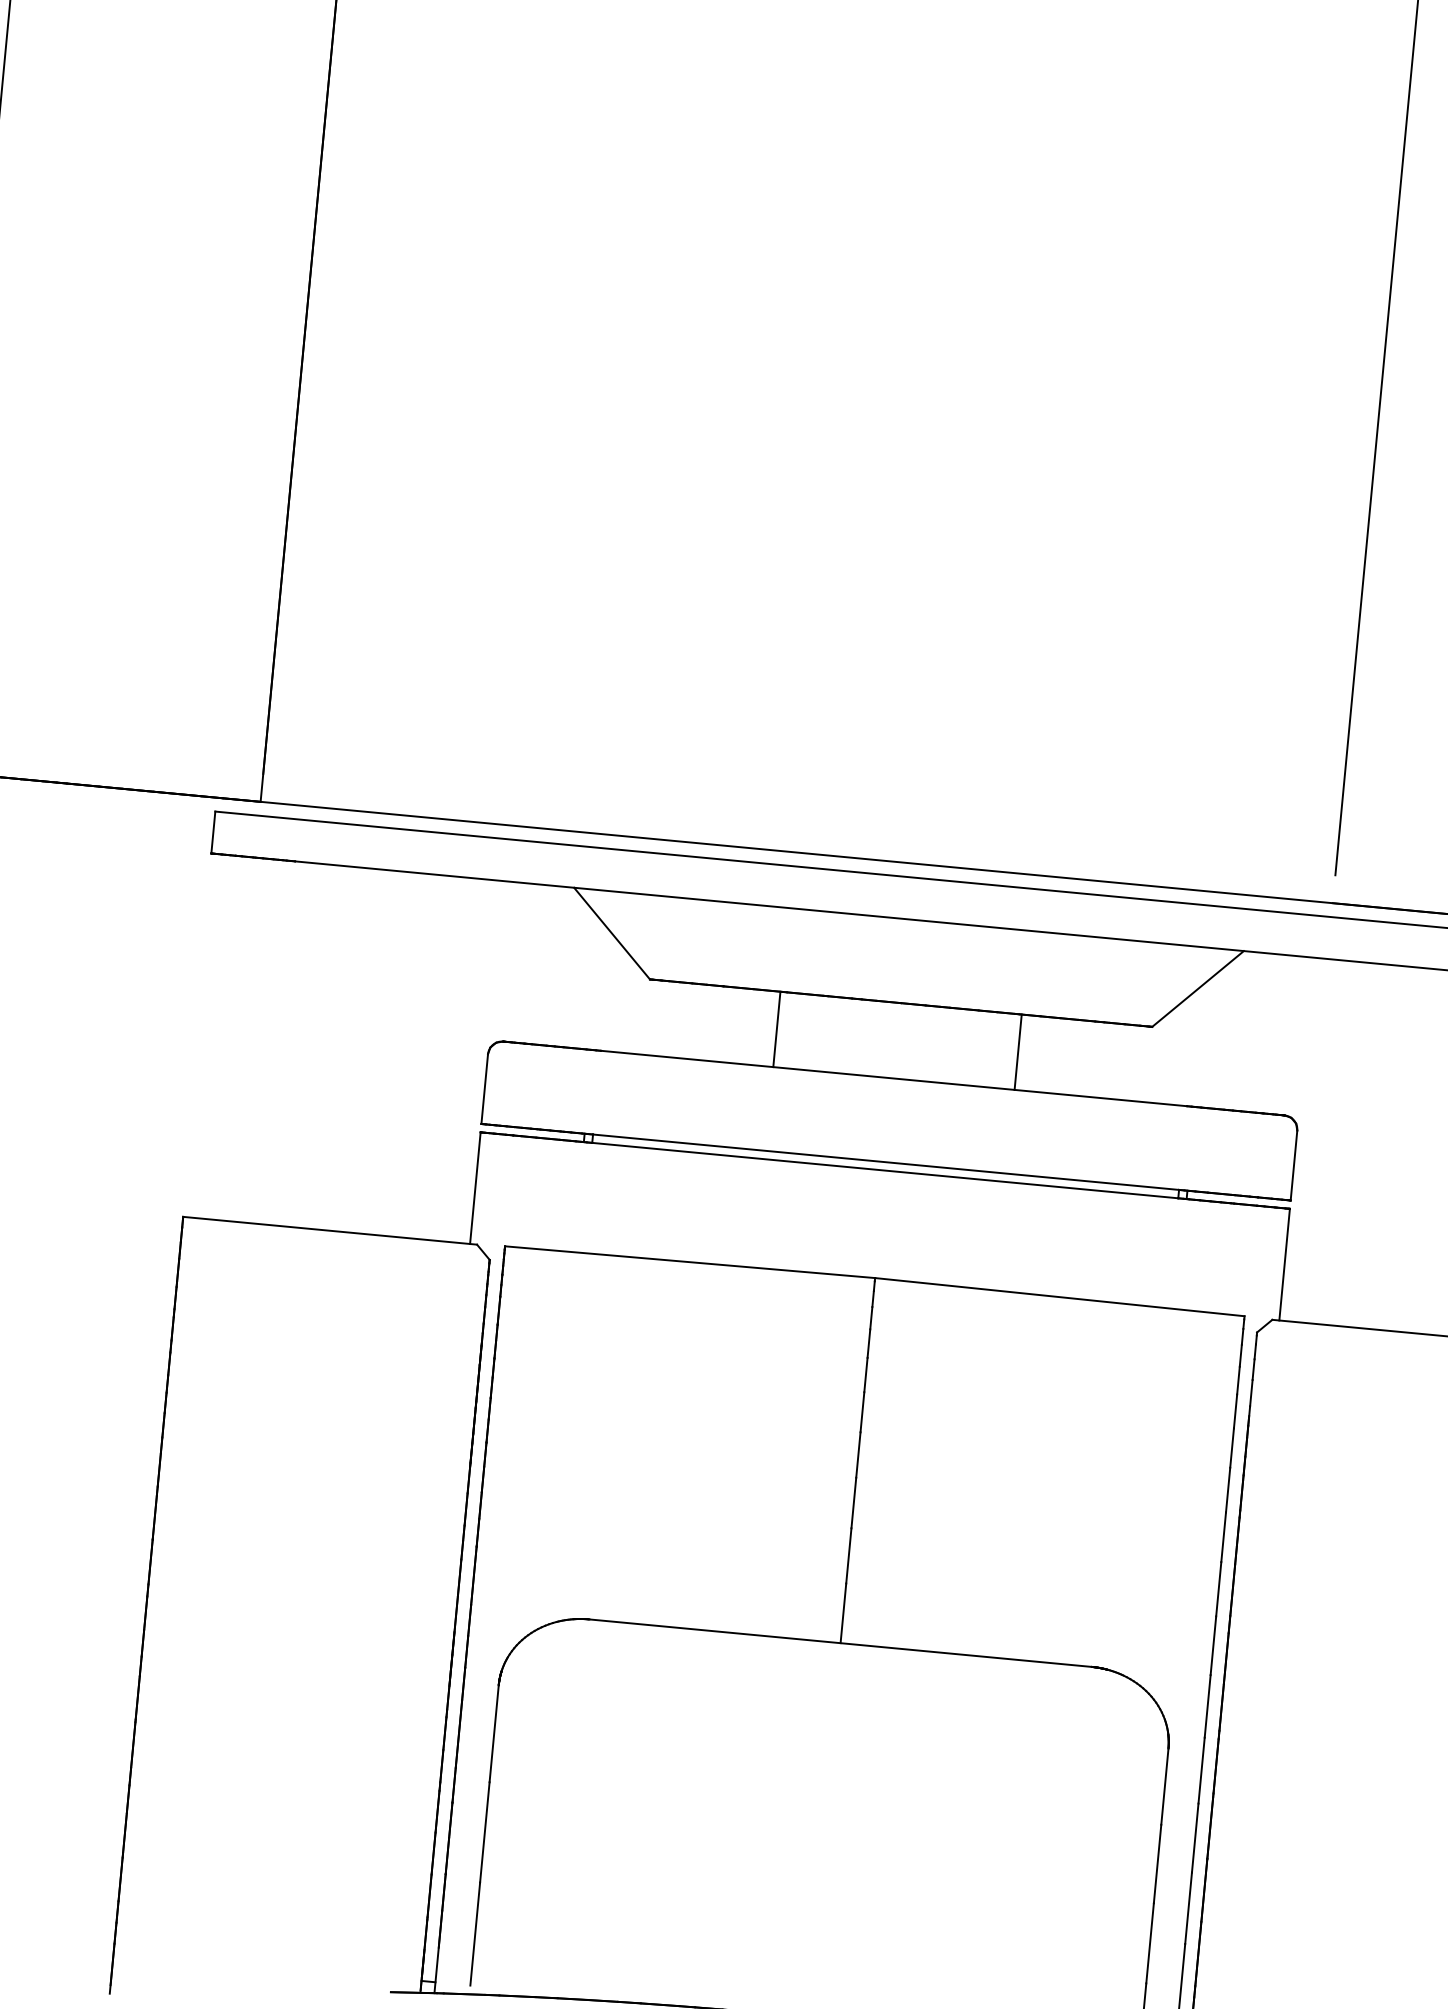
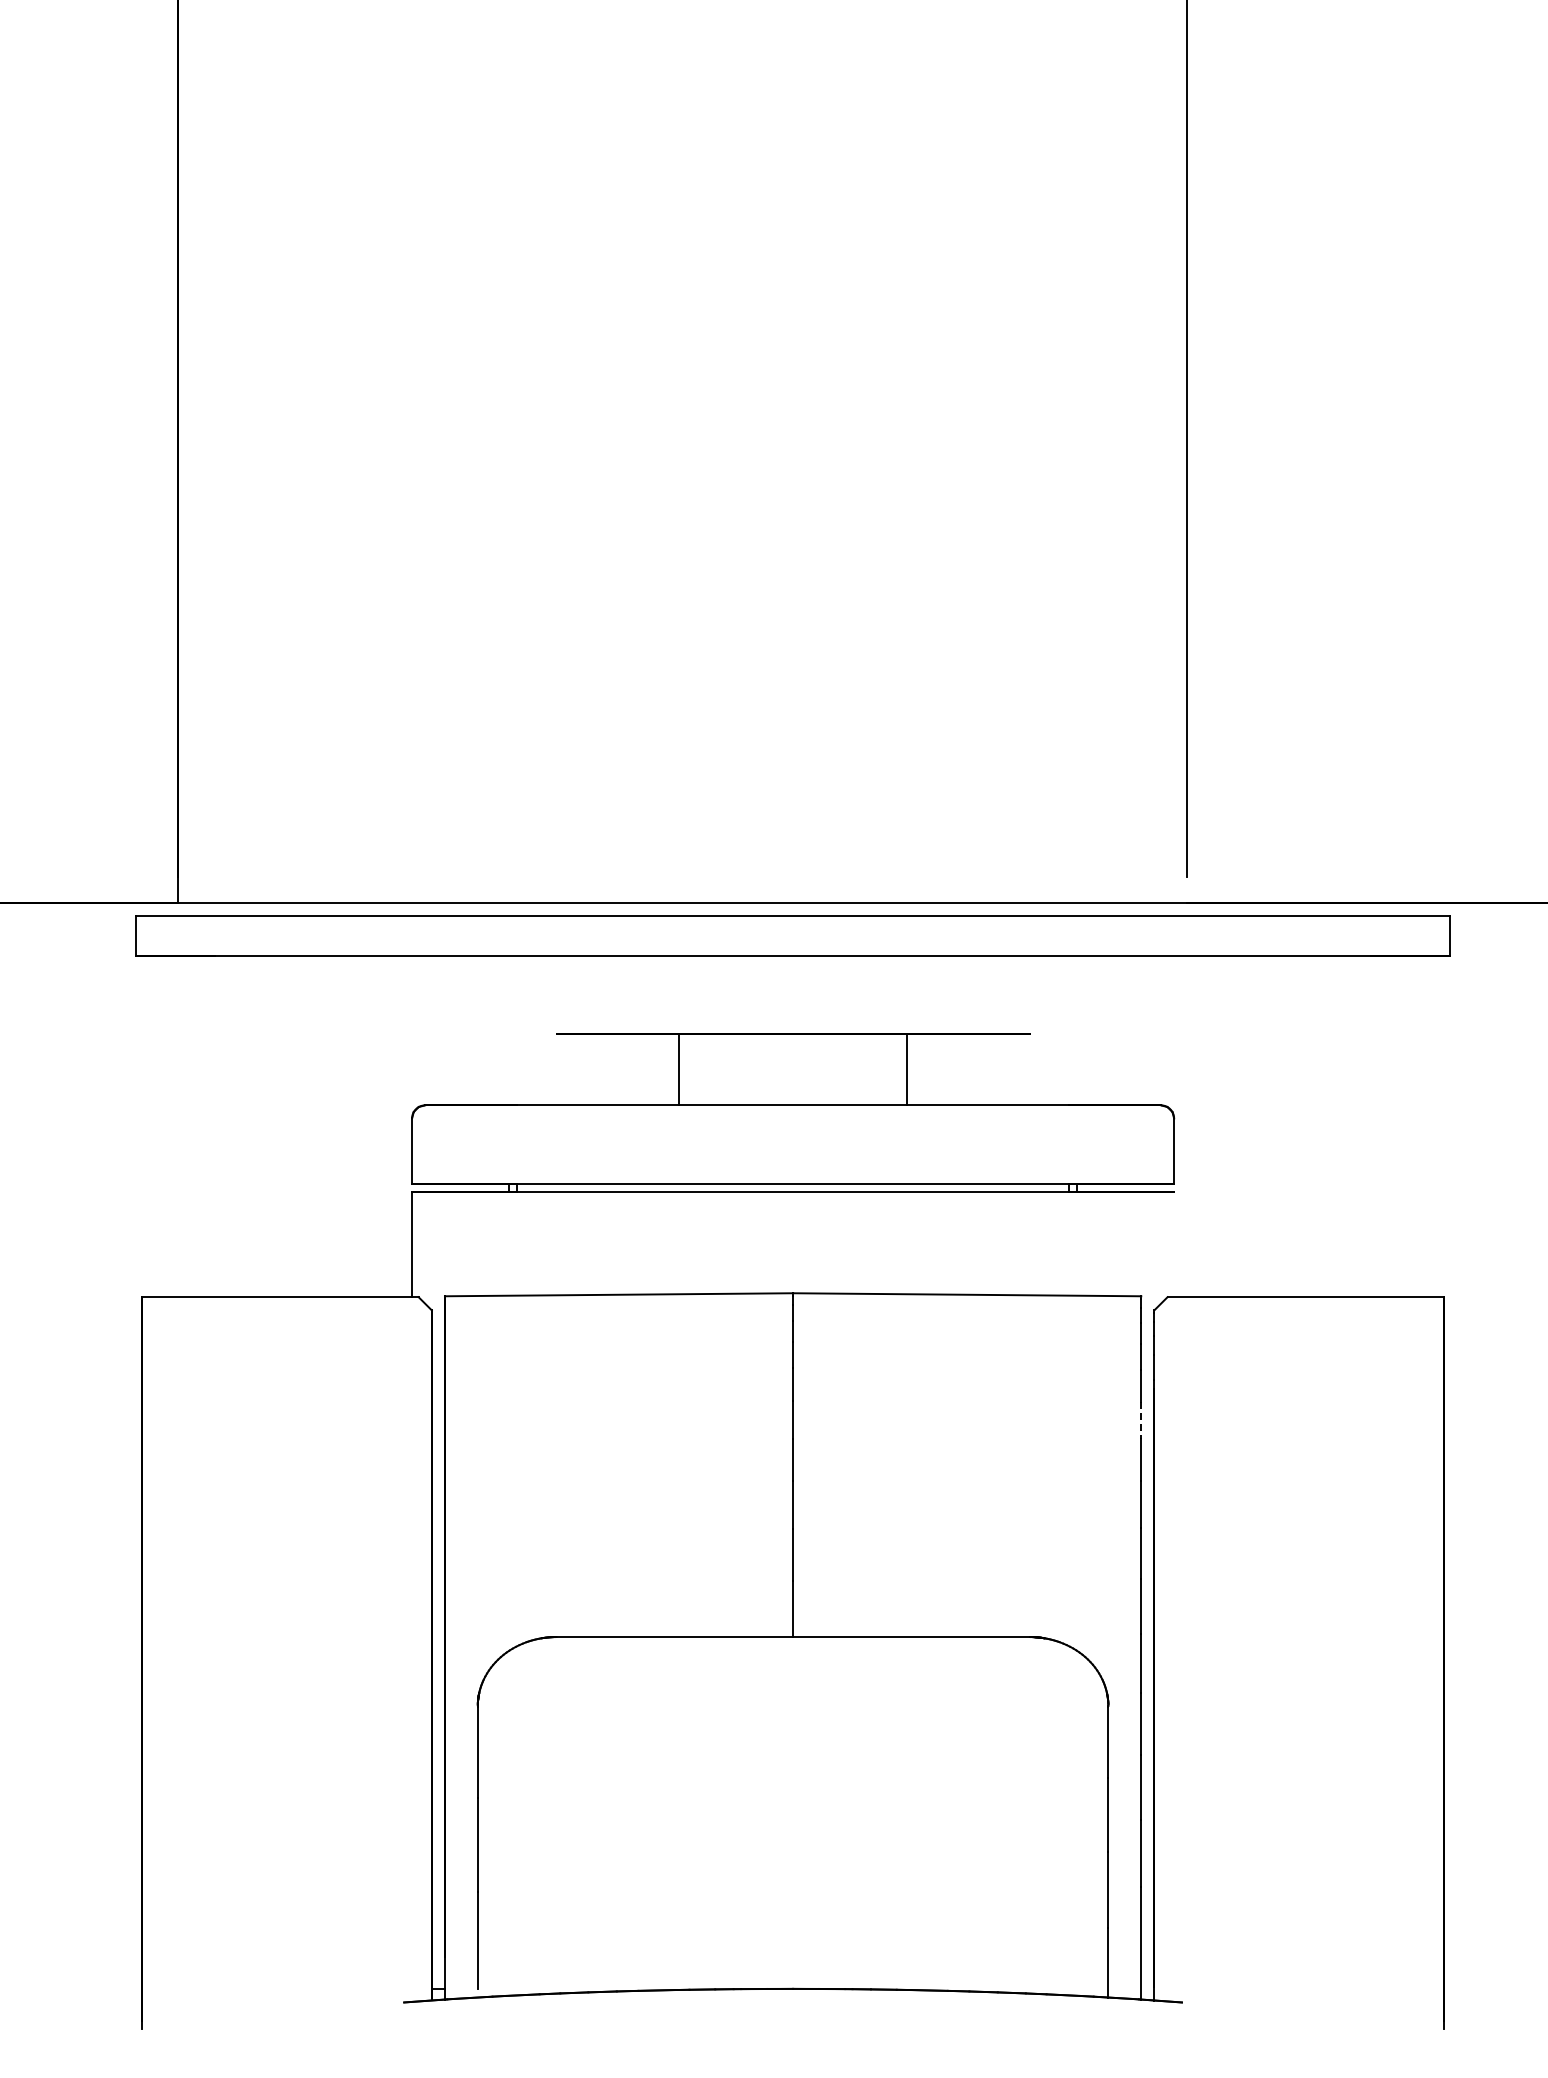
line: (611, 933) -> (516, 994), removed
line: (1197, 988) -> (1068, 994), removed
line: (1285, 1264) -> (1174, 1244), removed
line: (1232, 1448) -> (1141, 1420), solid -> dashed

